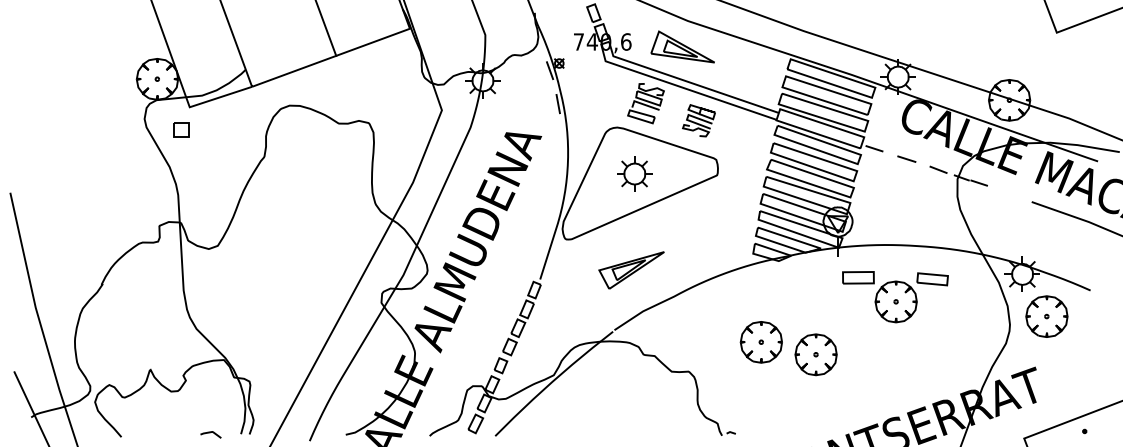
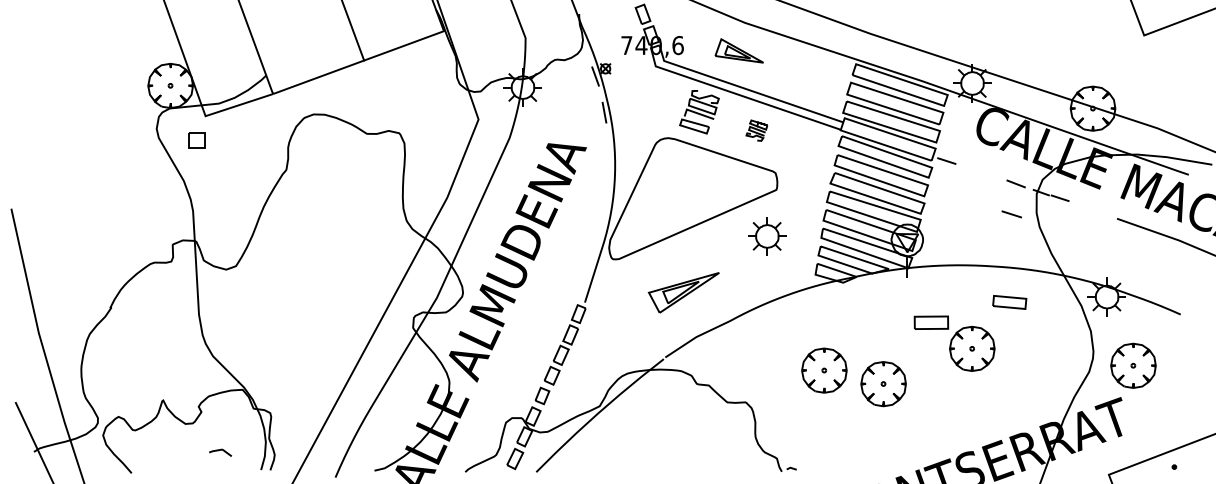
part: (682, 46) -> (739, 50), size x0.7
part: (698, 120) -> (756, 130), size x0.6
line: (906, 159) -> (1011, 214), moved
part: (634, 174) -> (767, 236), moved
part: (879, 296) -> (954, 343), moved
part: (1046, 316) -> (1133, 365), moved
line: (210, 432) -> (220, 450), moved

